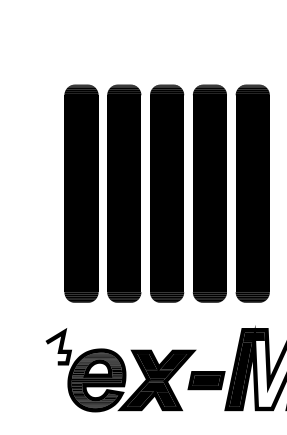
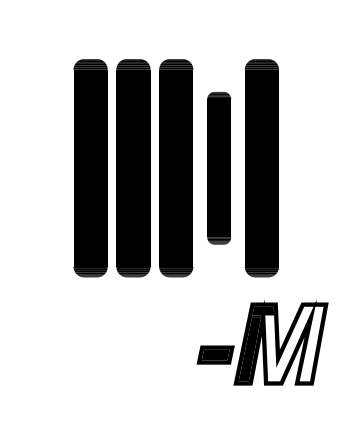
part: (210, 194) -> (219, 168), size x0.7
part: (120, 370) -> (129, 344), removed

